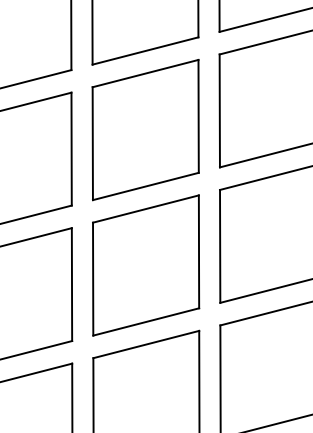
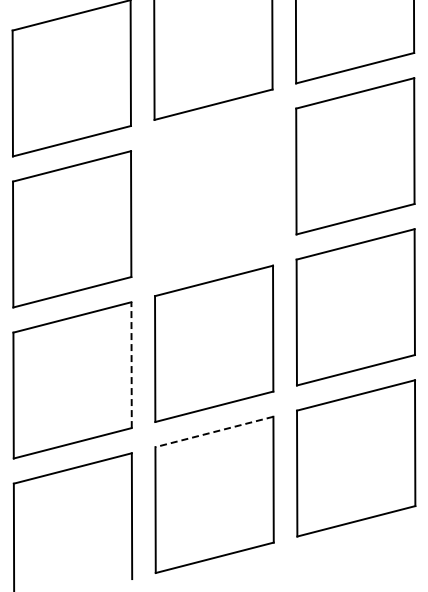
part: (145, 129) -> (213, 192), removed
line: (71, 284) -> (131, 365), solid -> dashed
line: (146, 344) -> (214, 431), solid -> dashed

